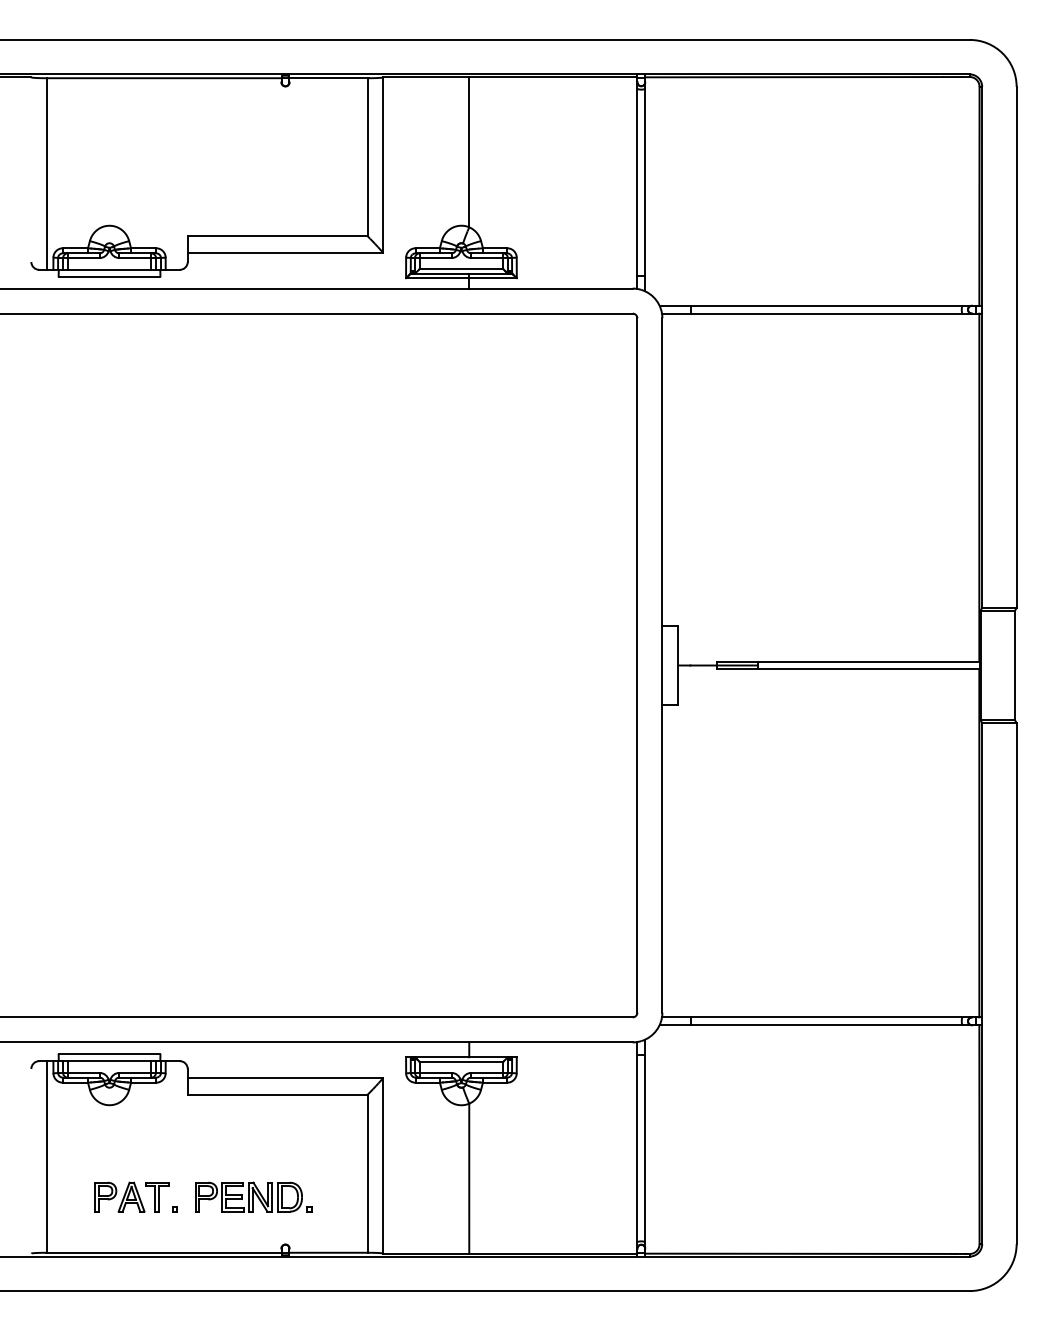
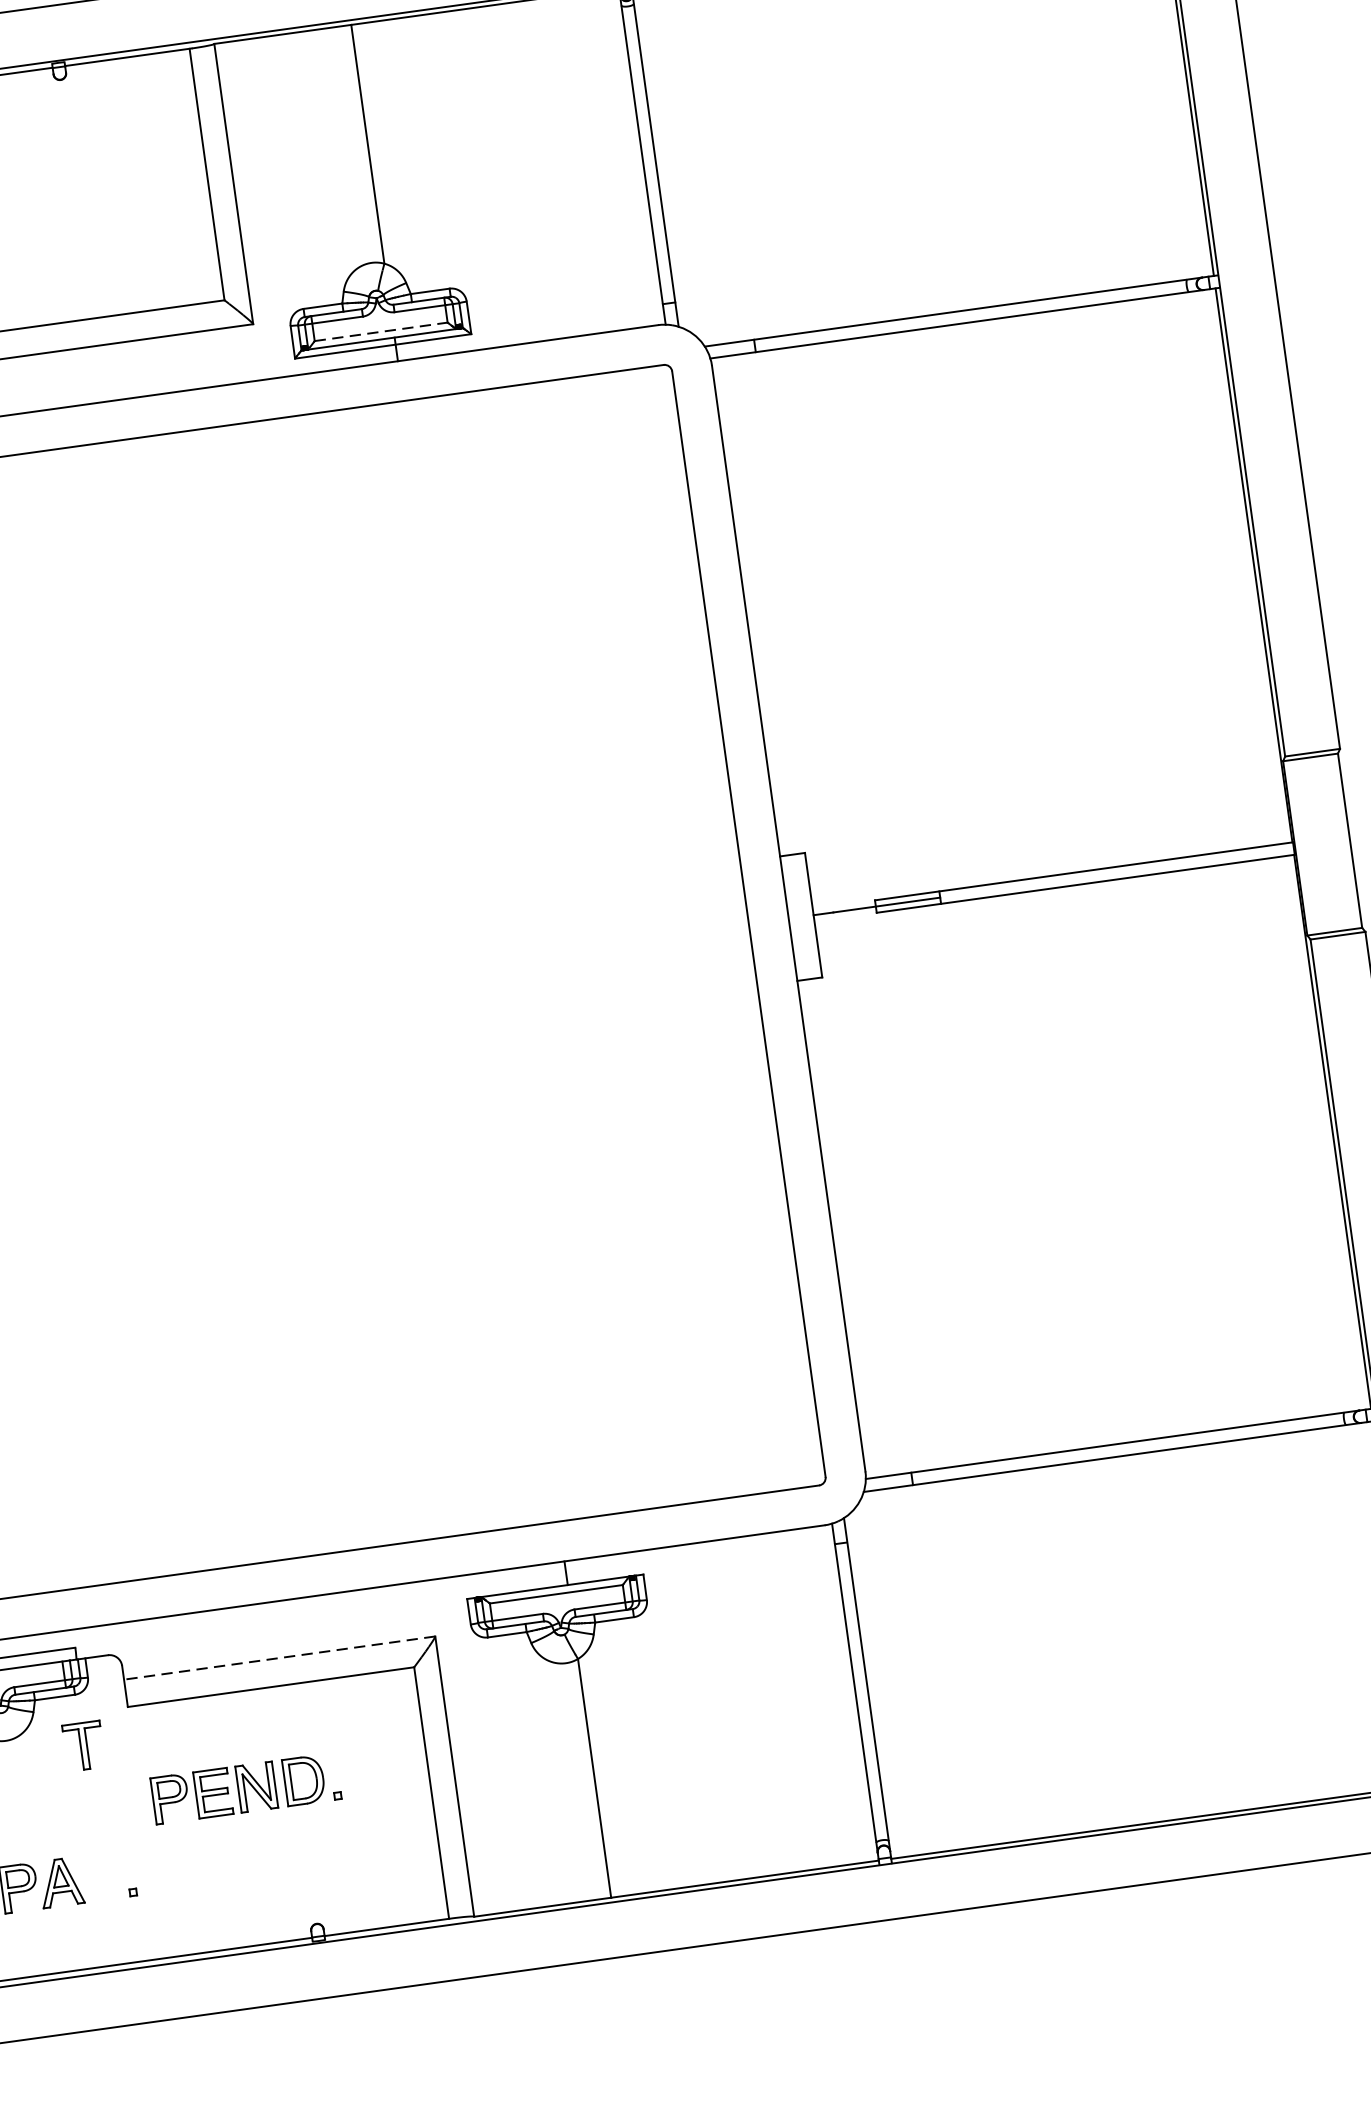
line: (461, 269) -> (381, 332), solid -> dashed
line: (285, 1077) -> (279, 1657), solid -> dashed
part: (253, 1196) -> (245, 1787), moved
part: (157, 1197) -> (84, 1746), moved

